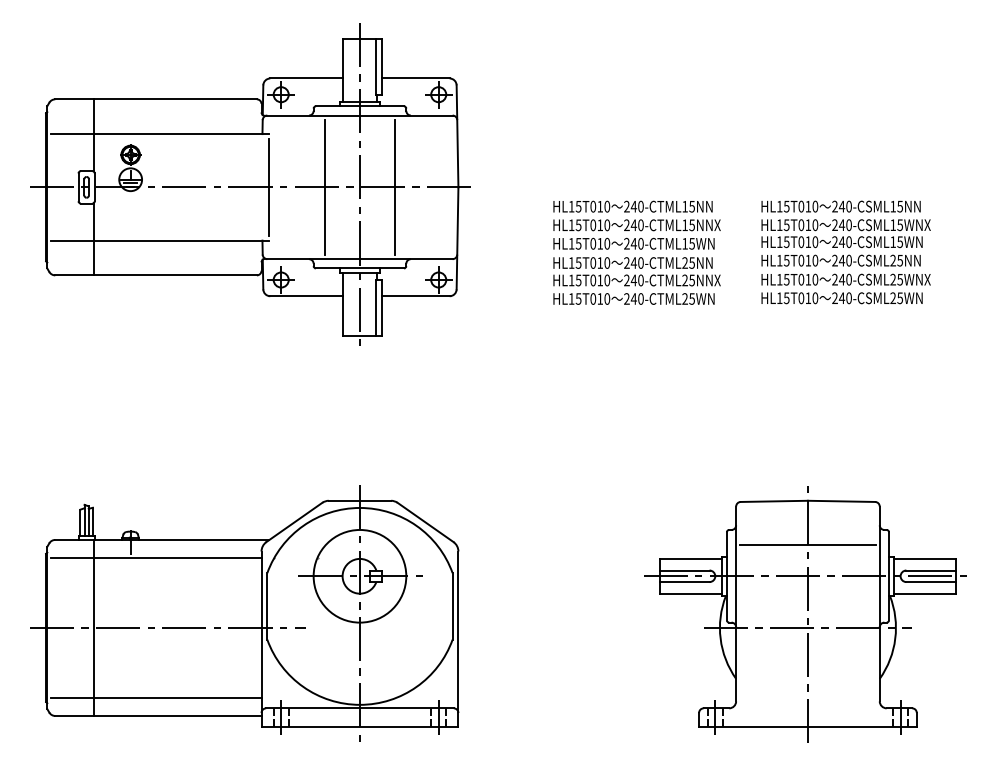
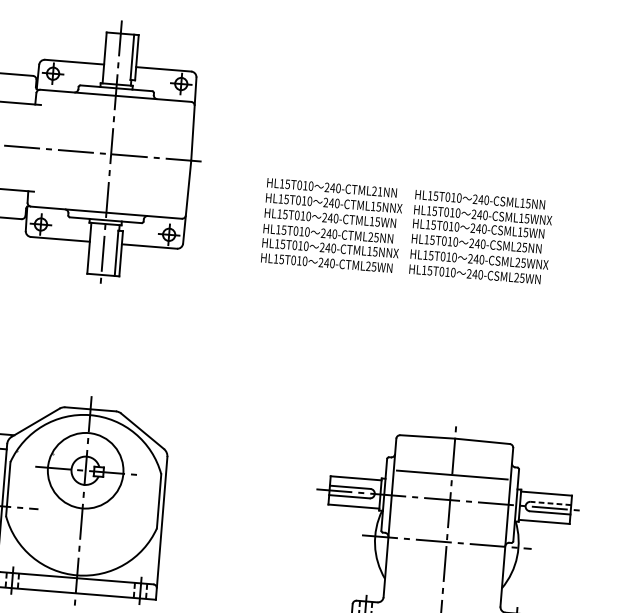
line: (269, 187) -> (37, 148), removed
line: (325, 187) -> (83, 152), removed
line: (394, 187) -> (139, 156), removed
text: (688, 206) -> (377, 191), 240-CTML15NN -> 240-CTML21NN
text: (845, 252) -> (480, 237), moved
text: (684, 280) -> (369, 251), 240-CTML25NNX -> 240-CTML15NNX
line: (931, 570) -> (551, 503), solid -> dashed

